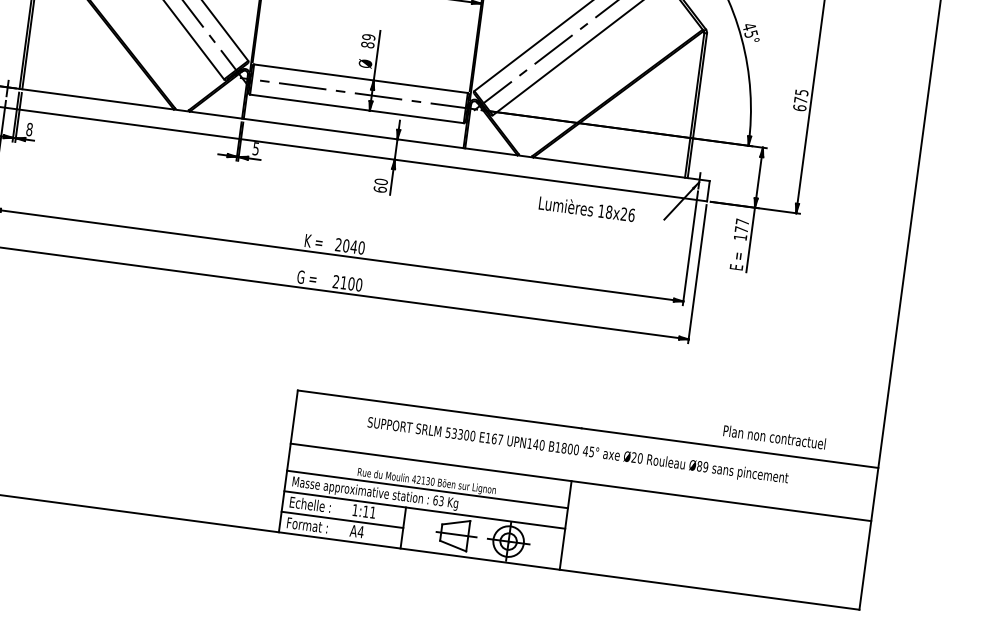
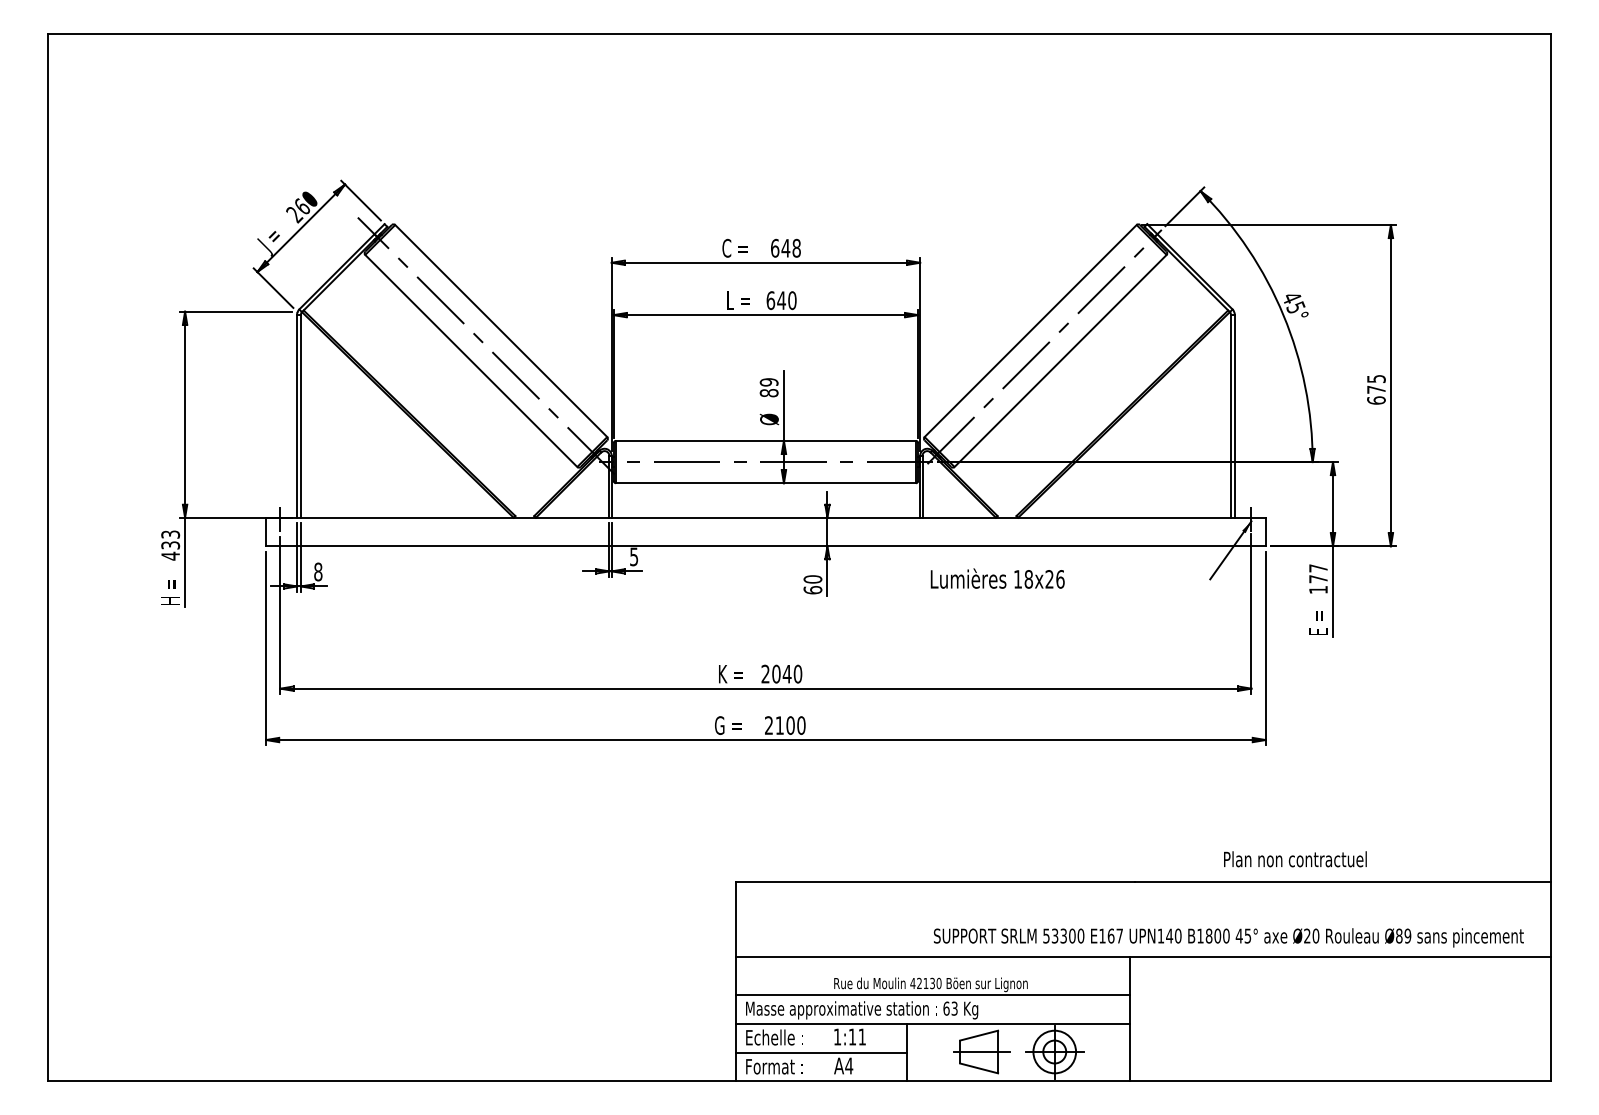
text: (586, 208) -> (997, 578), moved
text: (774, 437) -> (1295, 859), moved
text: (577, 451) -> (1228, 937), moved

